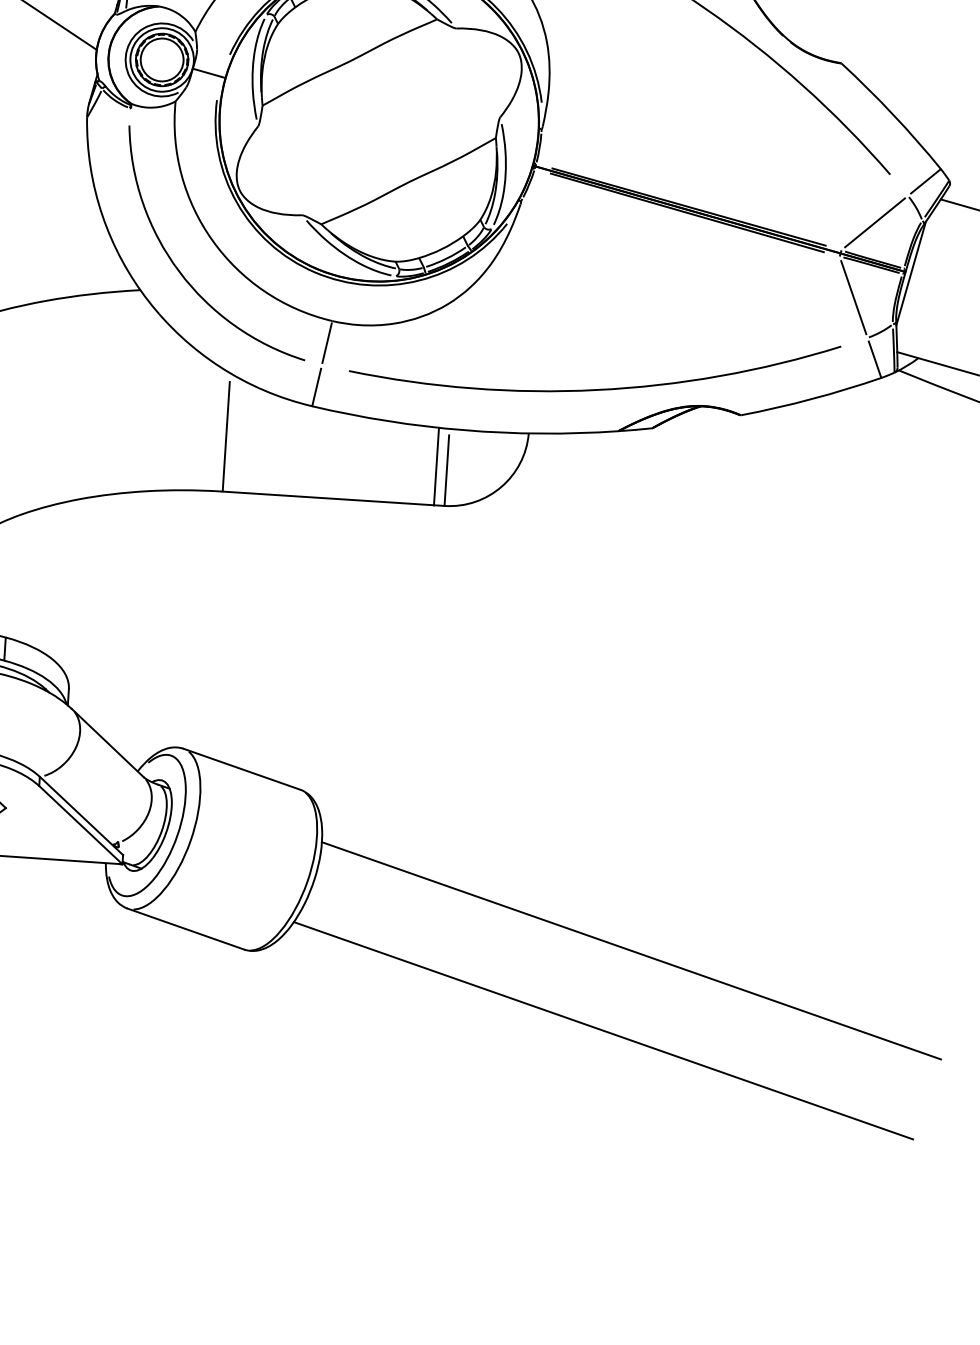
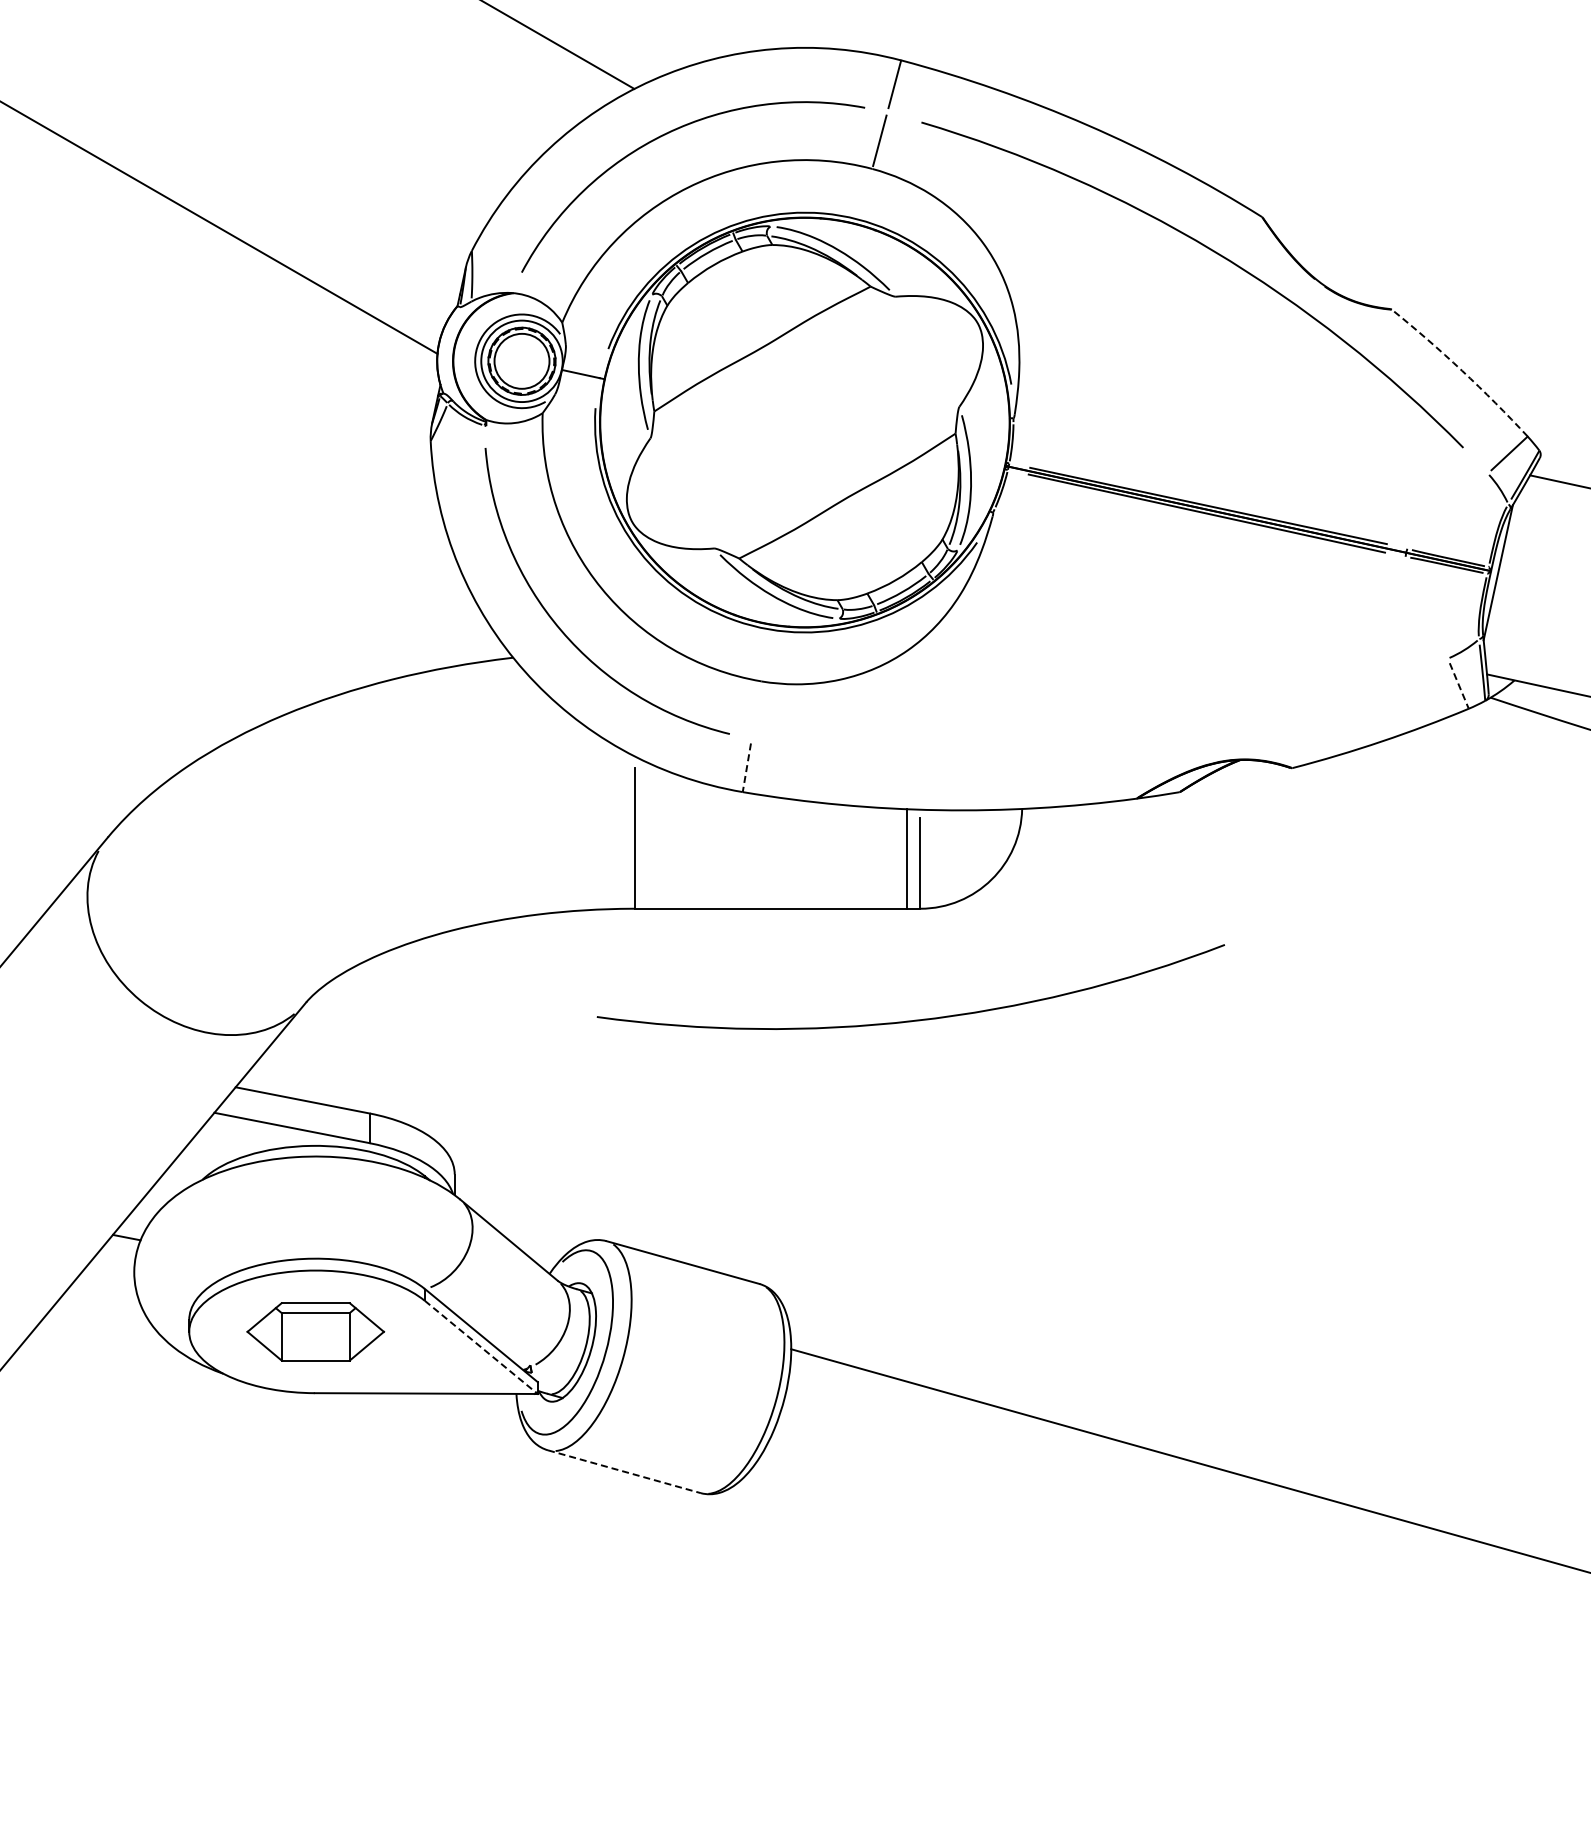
arc: (893, 114) -> (1462, 370), solid -> dashed
line: (874, 222) -> (1447, 510), removed
line: (853, 297) -> (1426, 607), removed
line: (327, 342) -> (756, 709), removed
line: (875, 359) -> (1459, 685), solid -> dashed
line: (316, 387) -> (746, 767), solid -> dashed
arc: (596, 389) -> (915, 1019), moved
line: (80, 825) -> (480, 1347), solid -> dashed
line: (186, 928) -> (624, 1471), solid -> dashed
line: (602, 1030) -> (1166, 1566), removed

